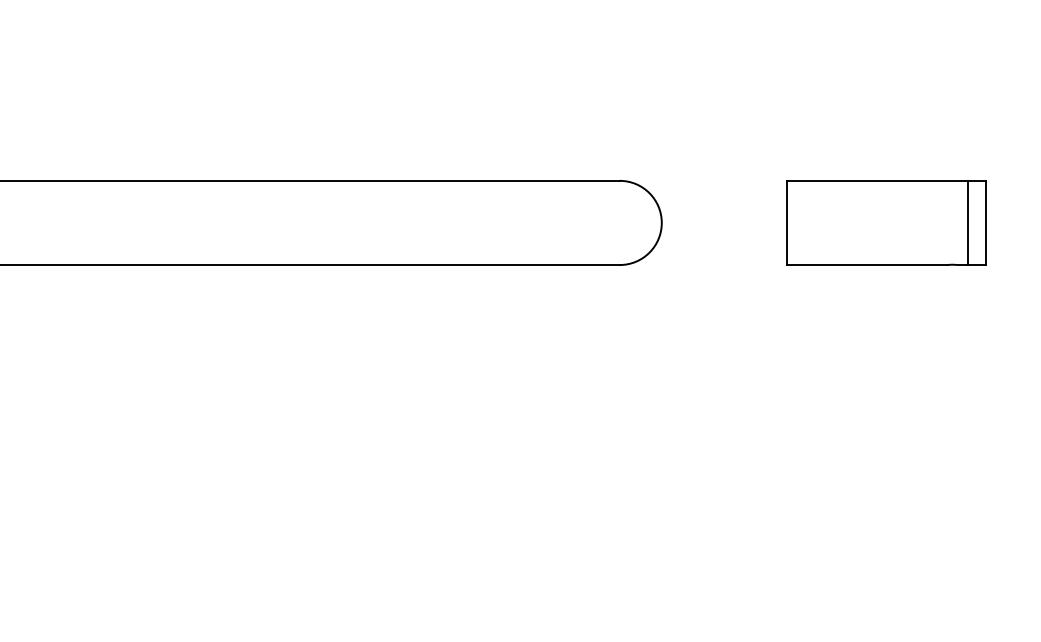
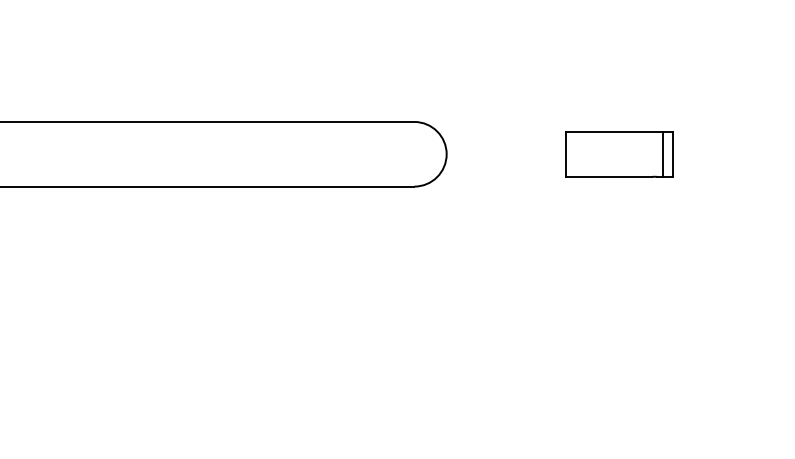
part: (886, 222) -> (619, 153), size x0.7

